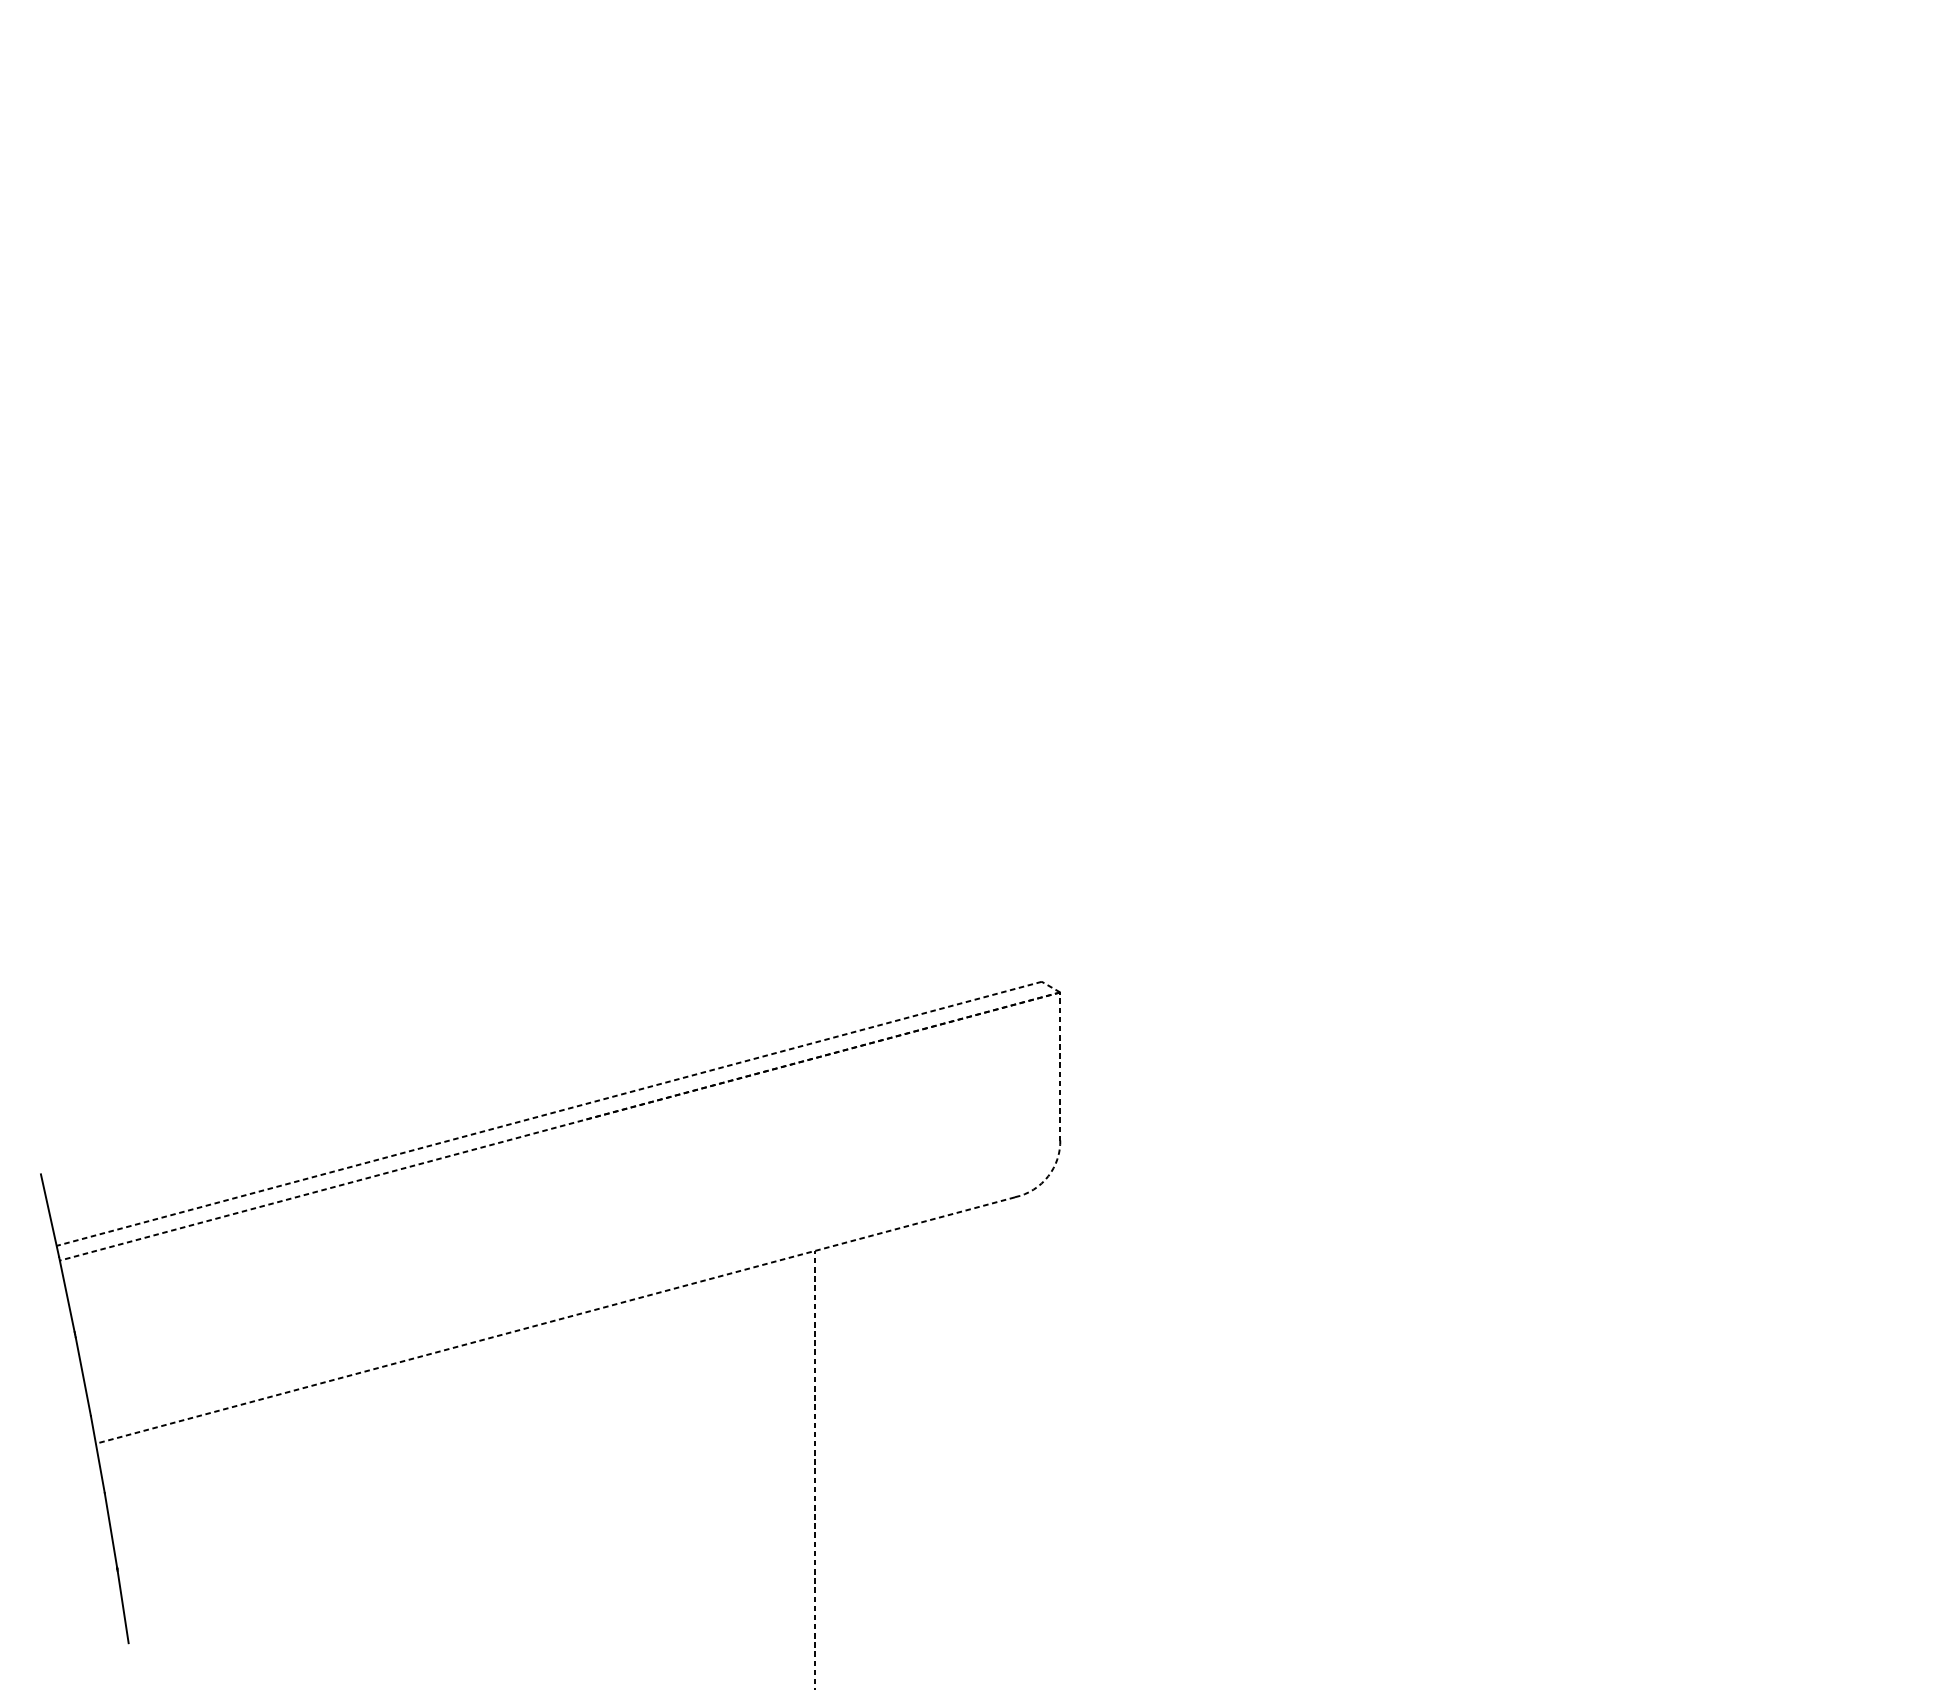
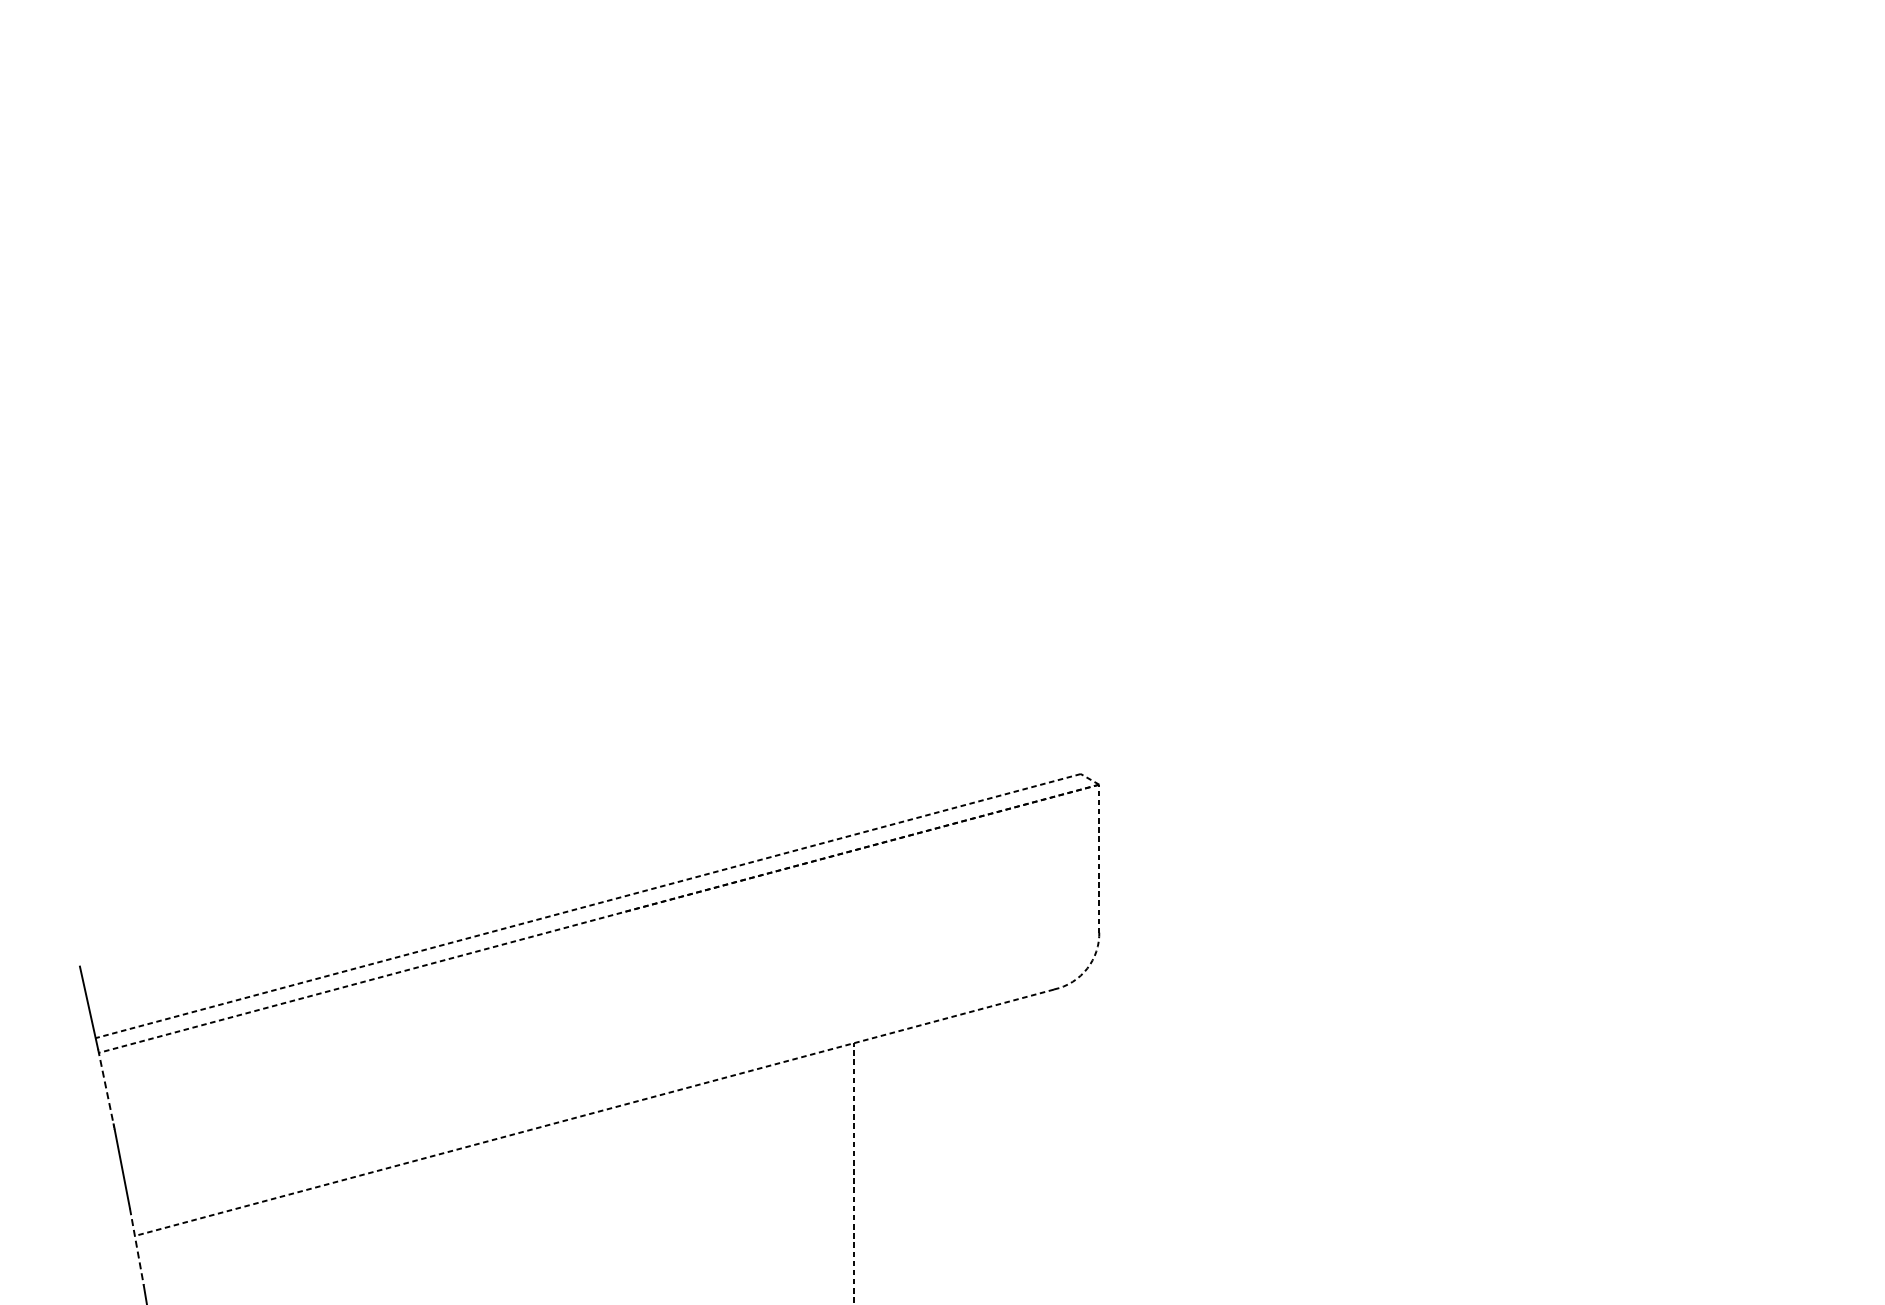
line: (67, 1297) -> (106, 1089), solid -> dashed
line: (97, 1455) -> (136, 1247), solid -> dashed

